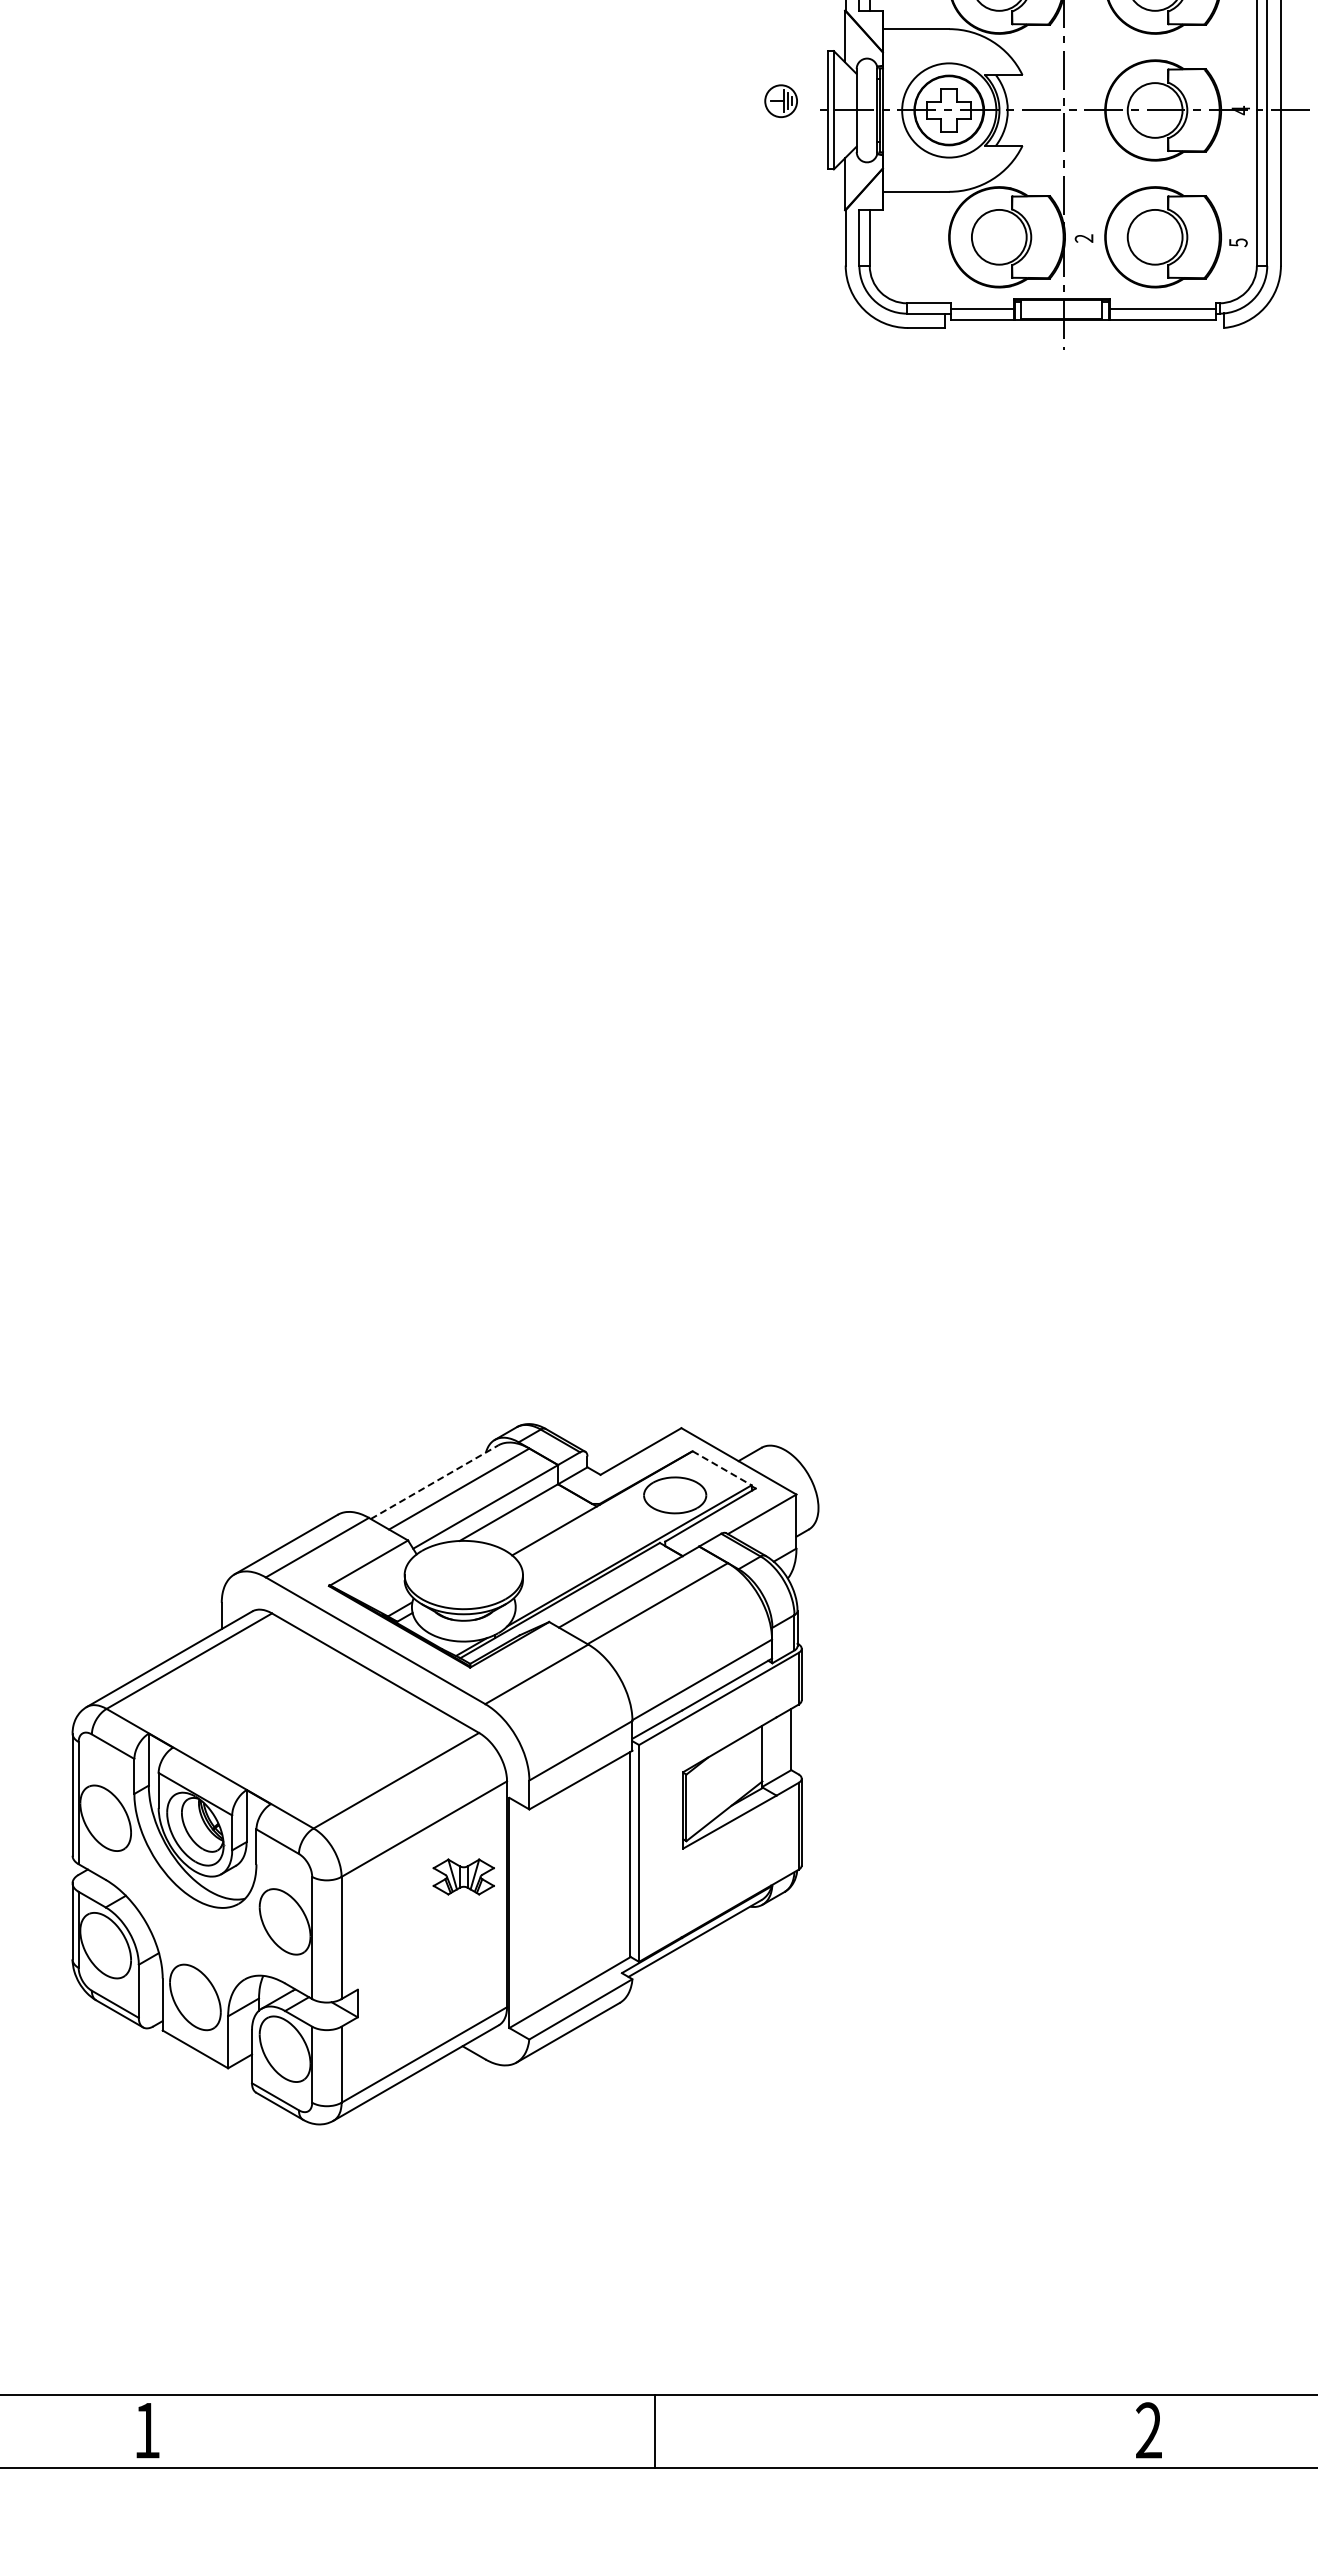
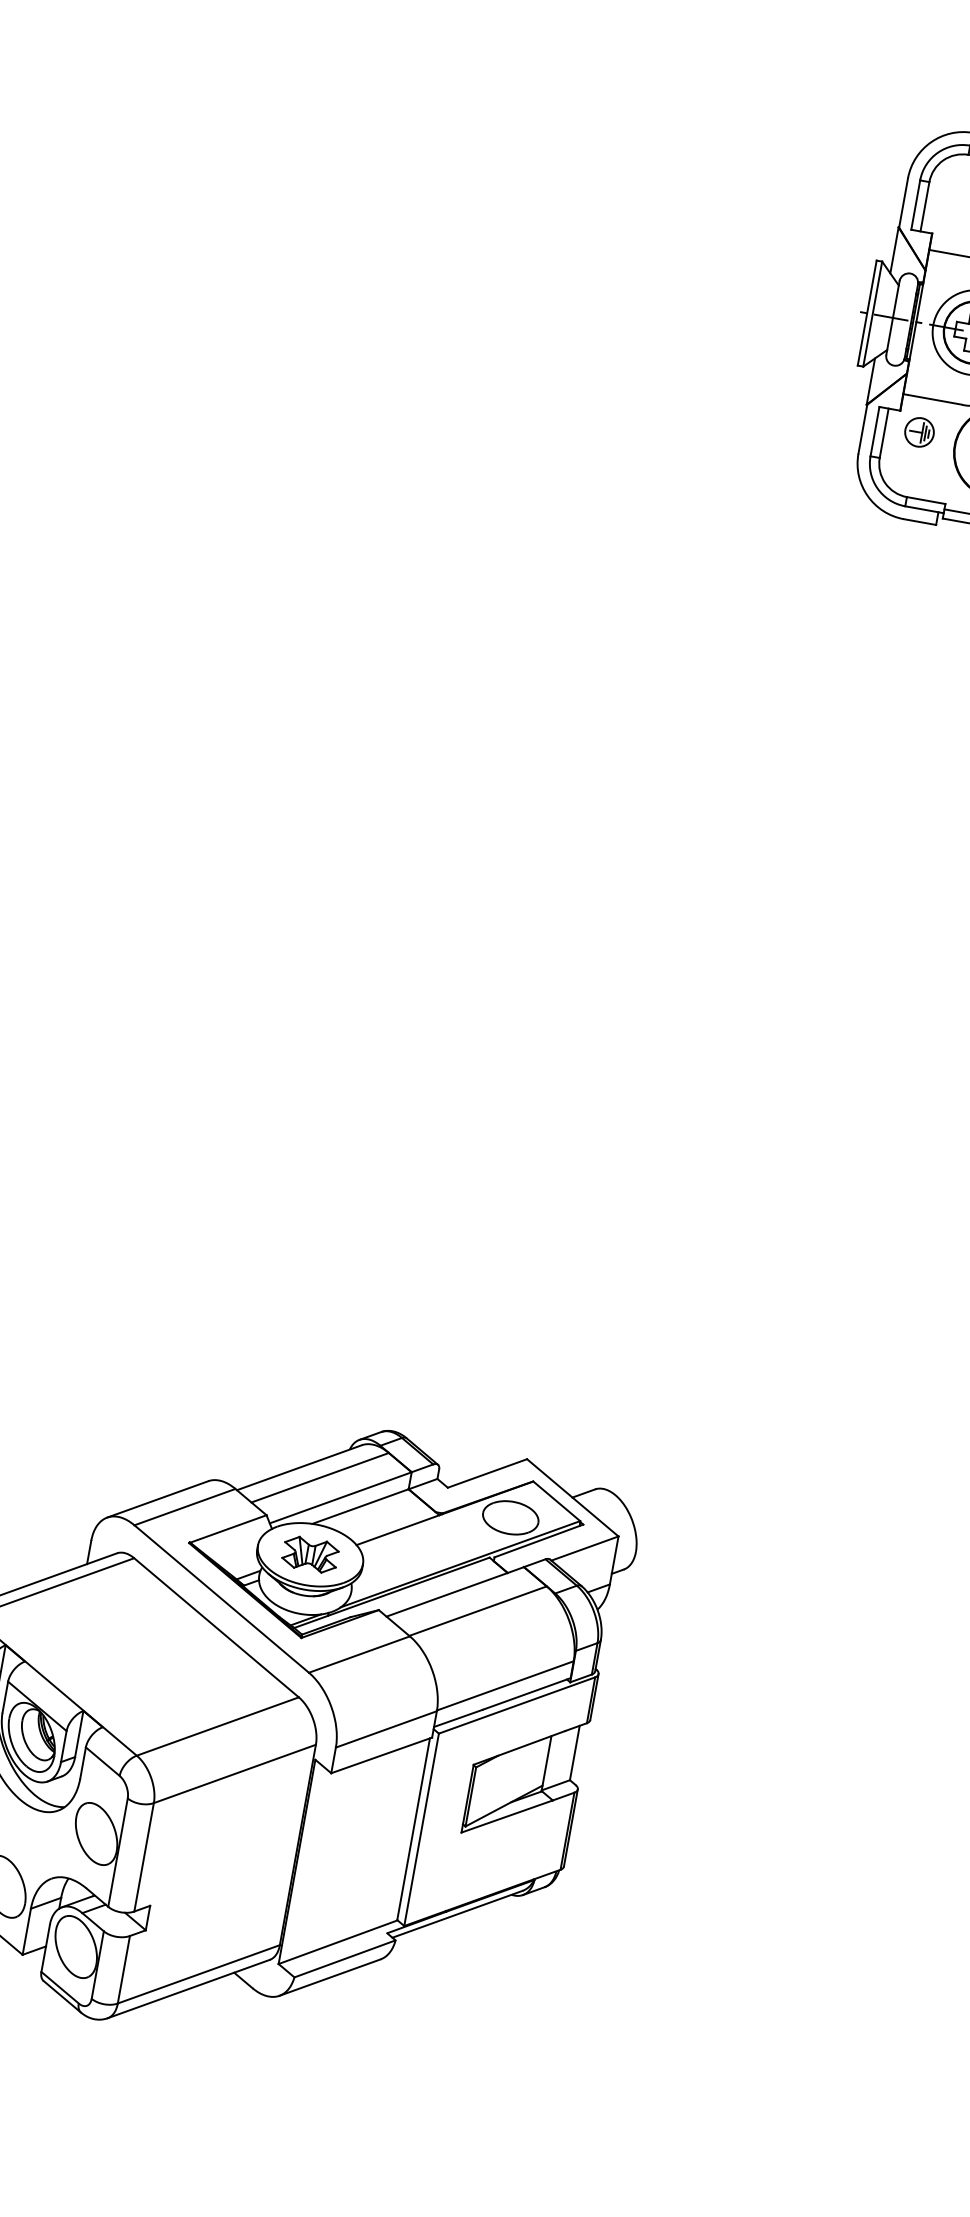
part: (780, 101) -> (918, 432), moved
line: (722, 1468) -> (557, 1501), dashed -> solid
line: (434, 1482) -> (299, 1467), dashed -> solid
part: (463, 1876) -> (310, 1554), moved

